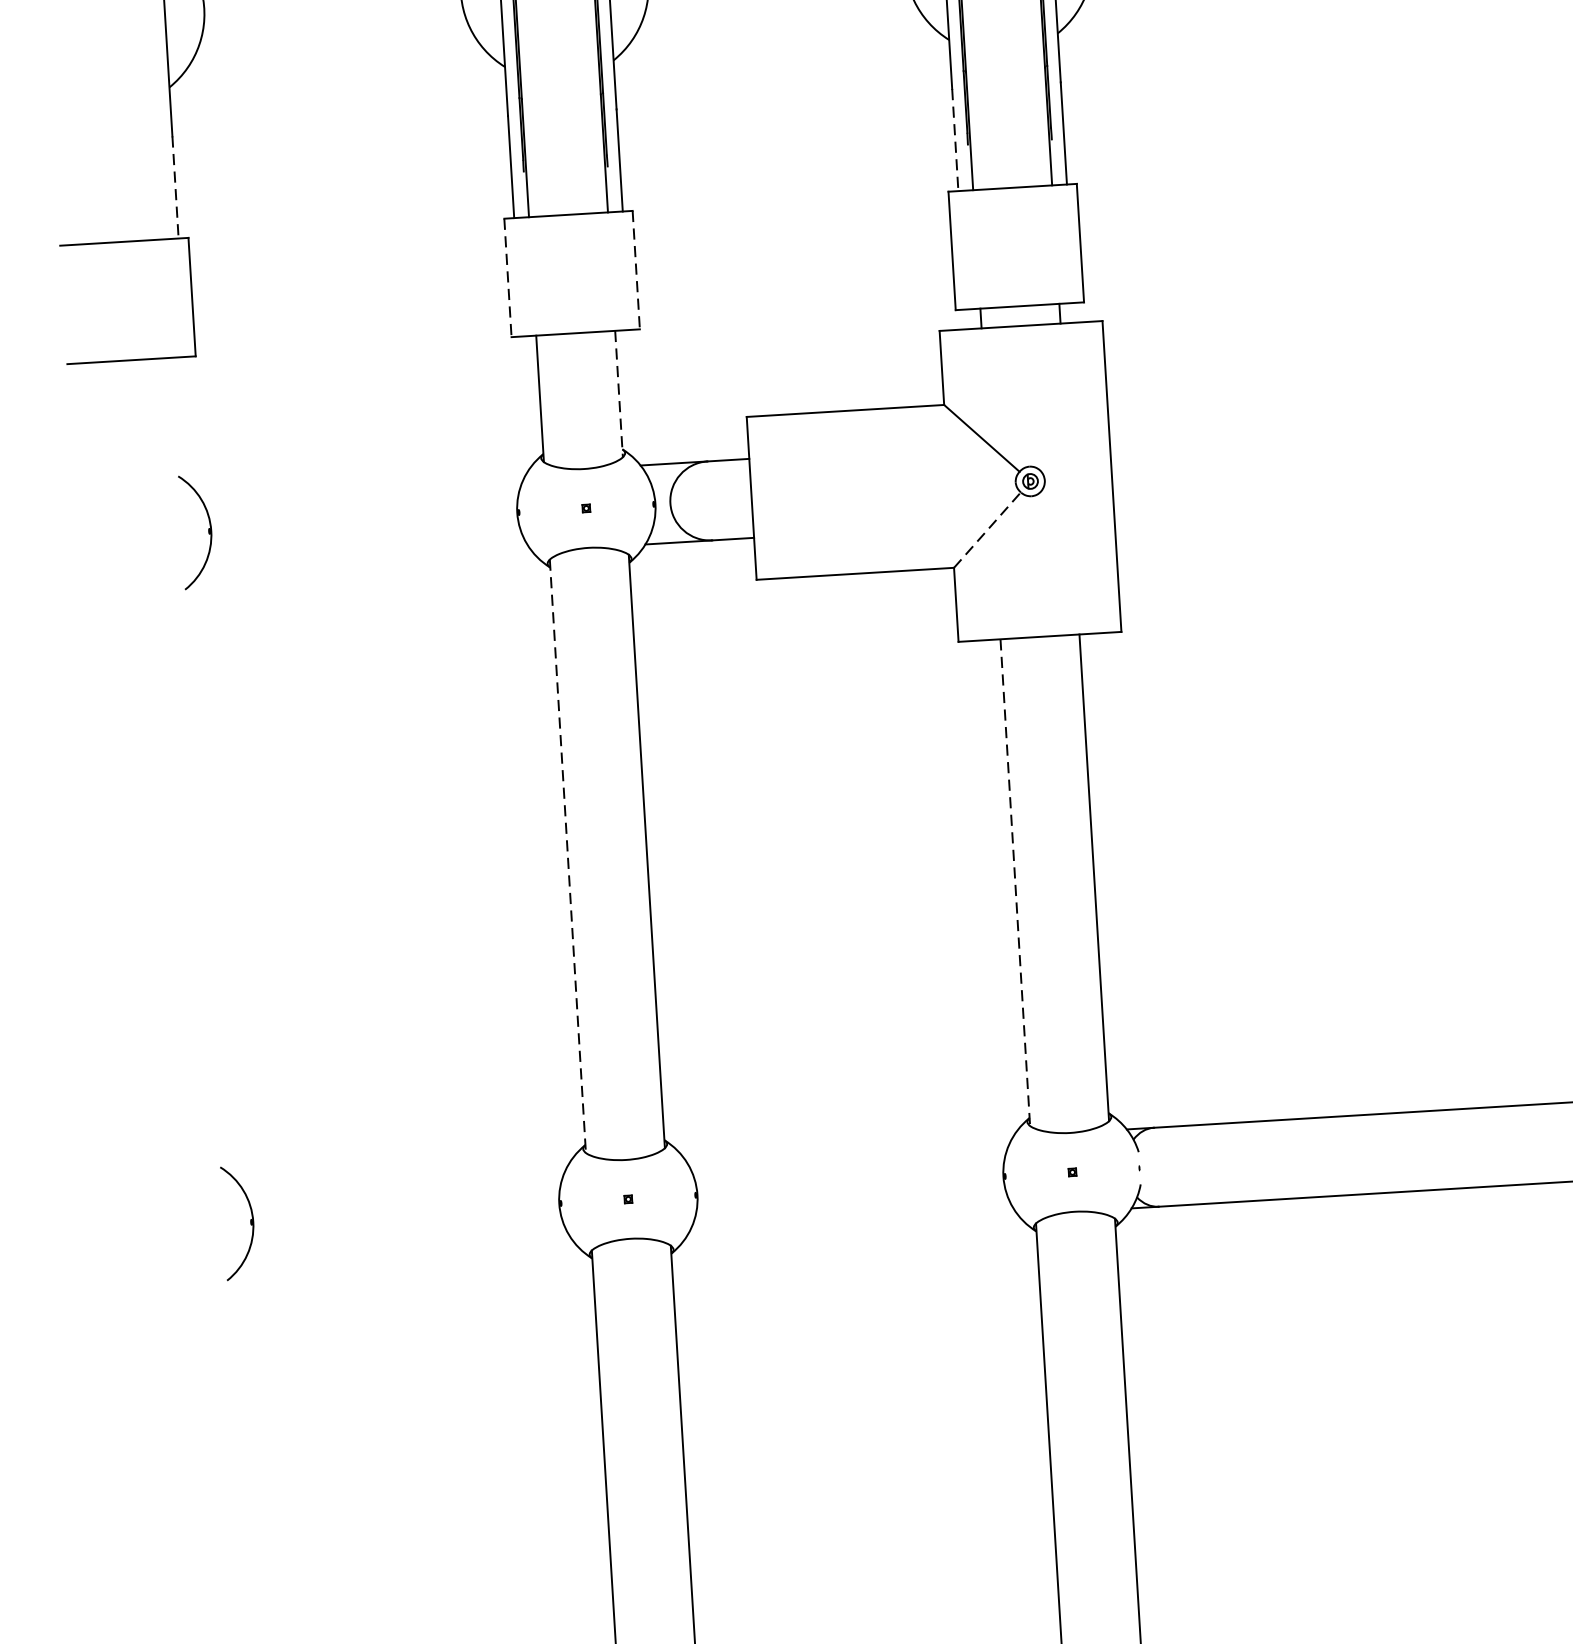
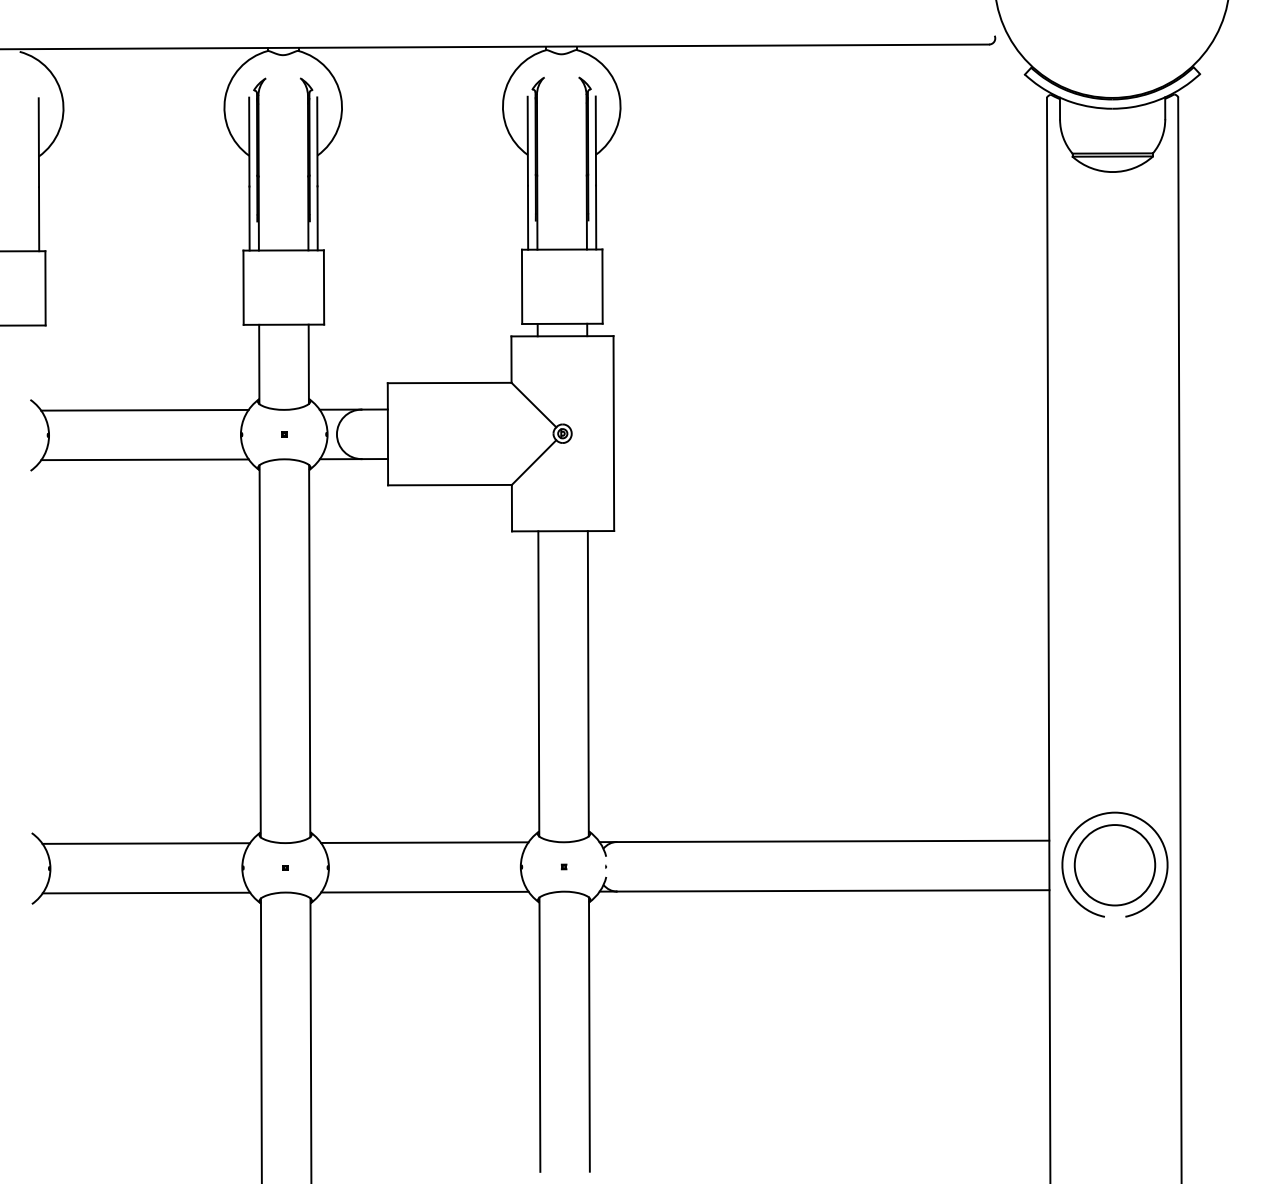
line: (955, 139) -> (528, 217), dashed -> solid
line: (176, 187) -> (39, 219), dashed -> solid
line: (637, 270) -> (324, 287), dashed -> solid
line: (507, 279) -> (243, 288), dashed -> solid
line: (618, 394) -> (308, 364), dashed -> solid
line: (361, 481) -> (144, 409), added
line: (988, 529) -> (534, 462), dashed -> solid
line: (365, 561) -> (144, 459), added
line: (568, 856) -> (260, 651), dashed -> solid
line: (1014, 882) -> (538, 683), dashed -> solid
line: (847, 1146) -> (424, 842), added
line: (404, 1173) -> (146, 843), added
line: (852, 1224) -> (424, 891), added
line: (408, 1251) -> (146, 892), added

